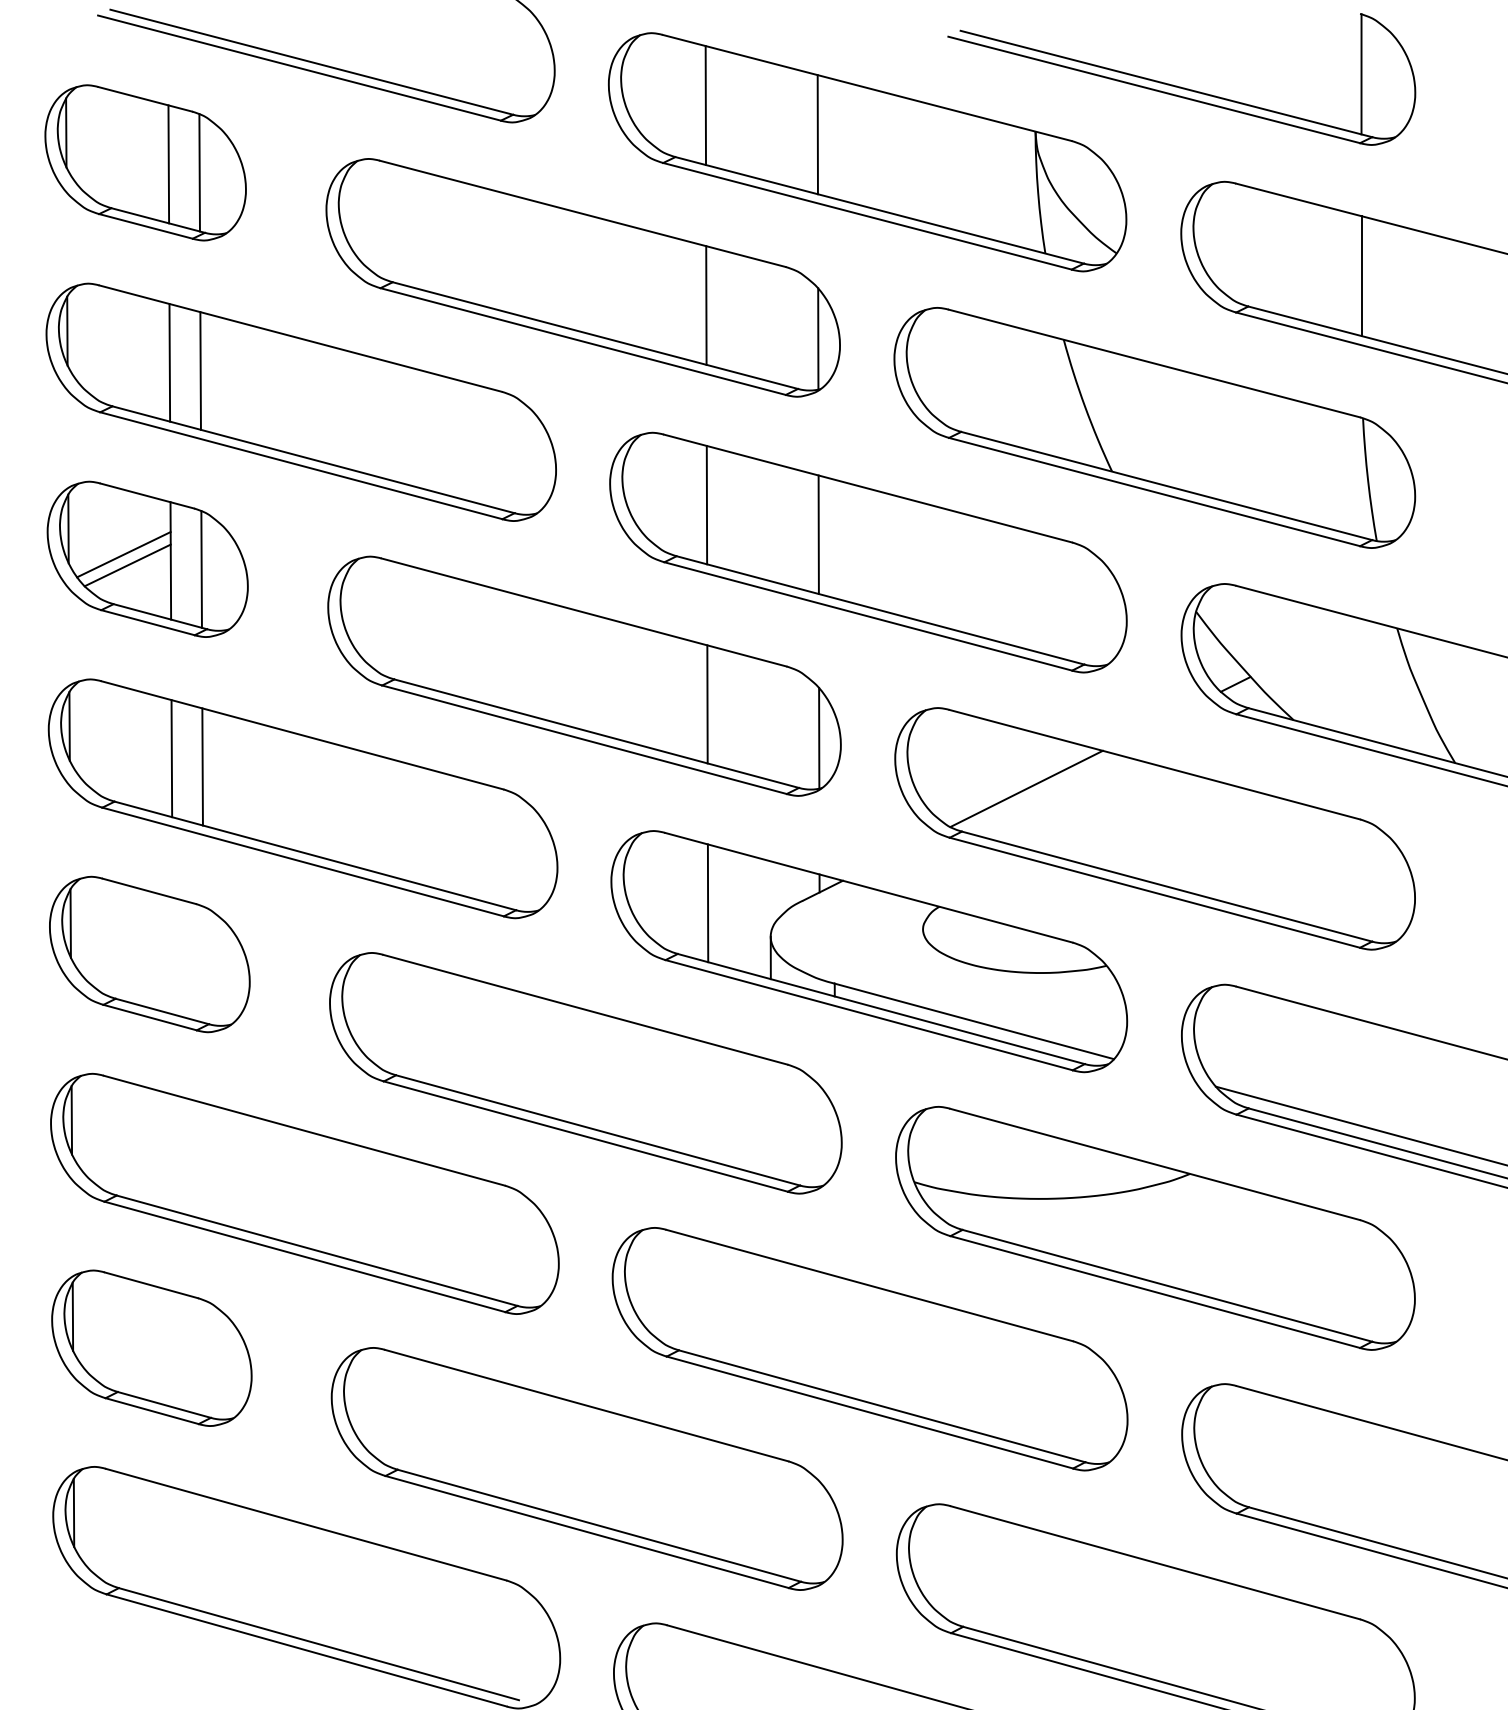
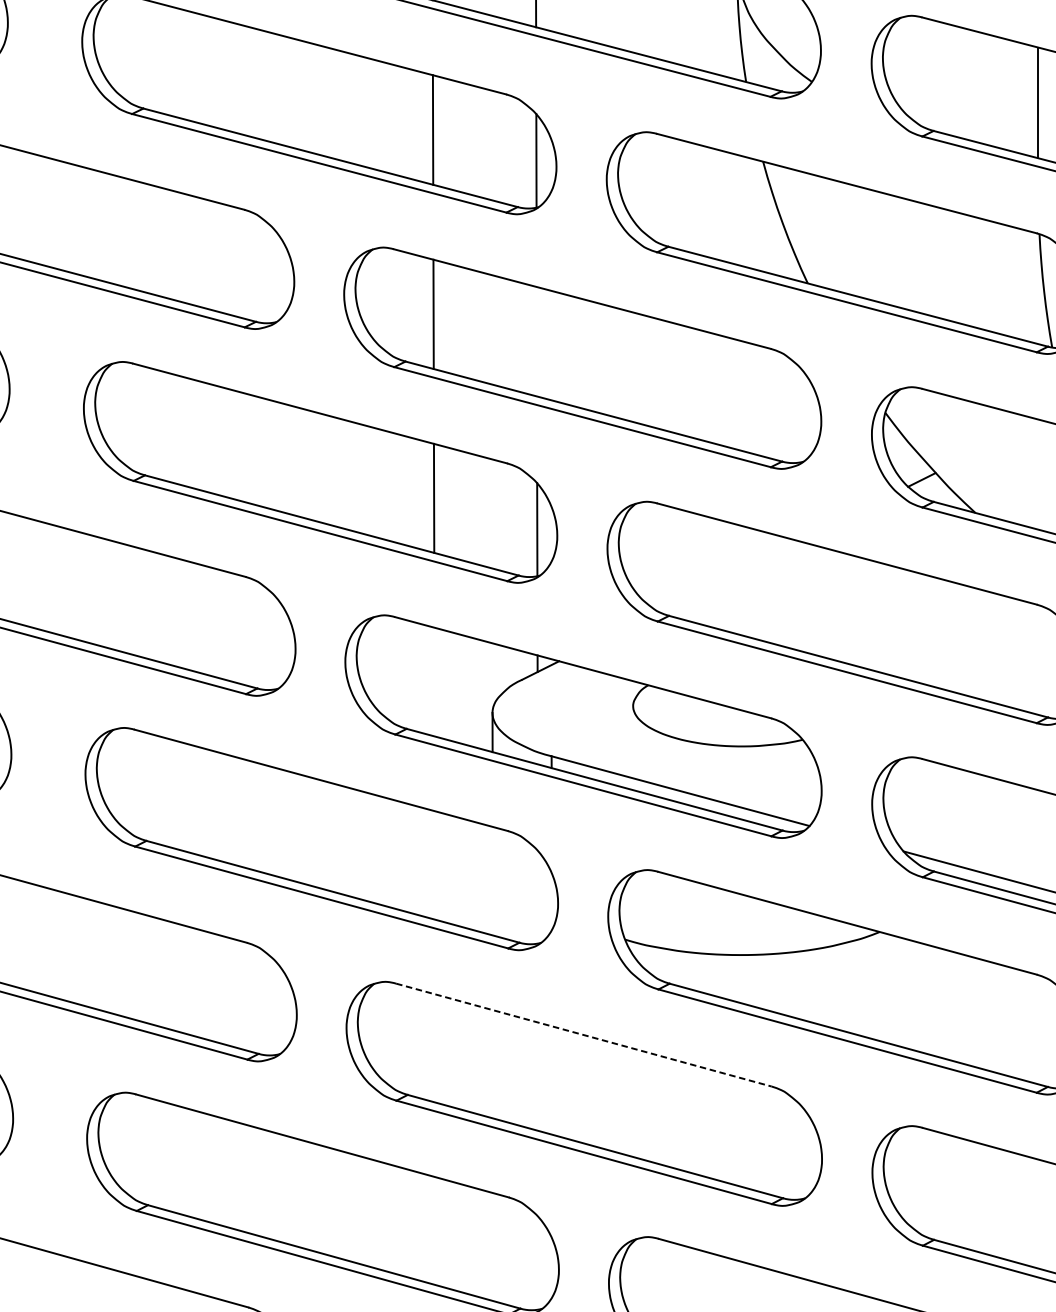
line: (818, 534) -> (536, 341), removed
line: (1026, 788) -> (728, 576), removed
line: (707, 903) -> (434, 682), removed
line: (869, 1285) -> (583, 1035), solid -> dashed

